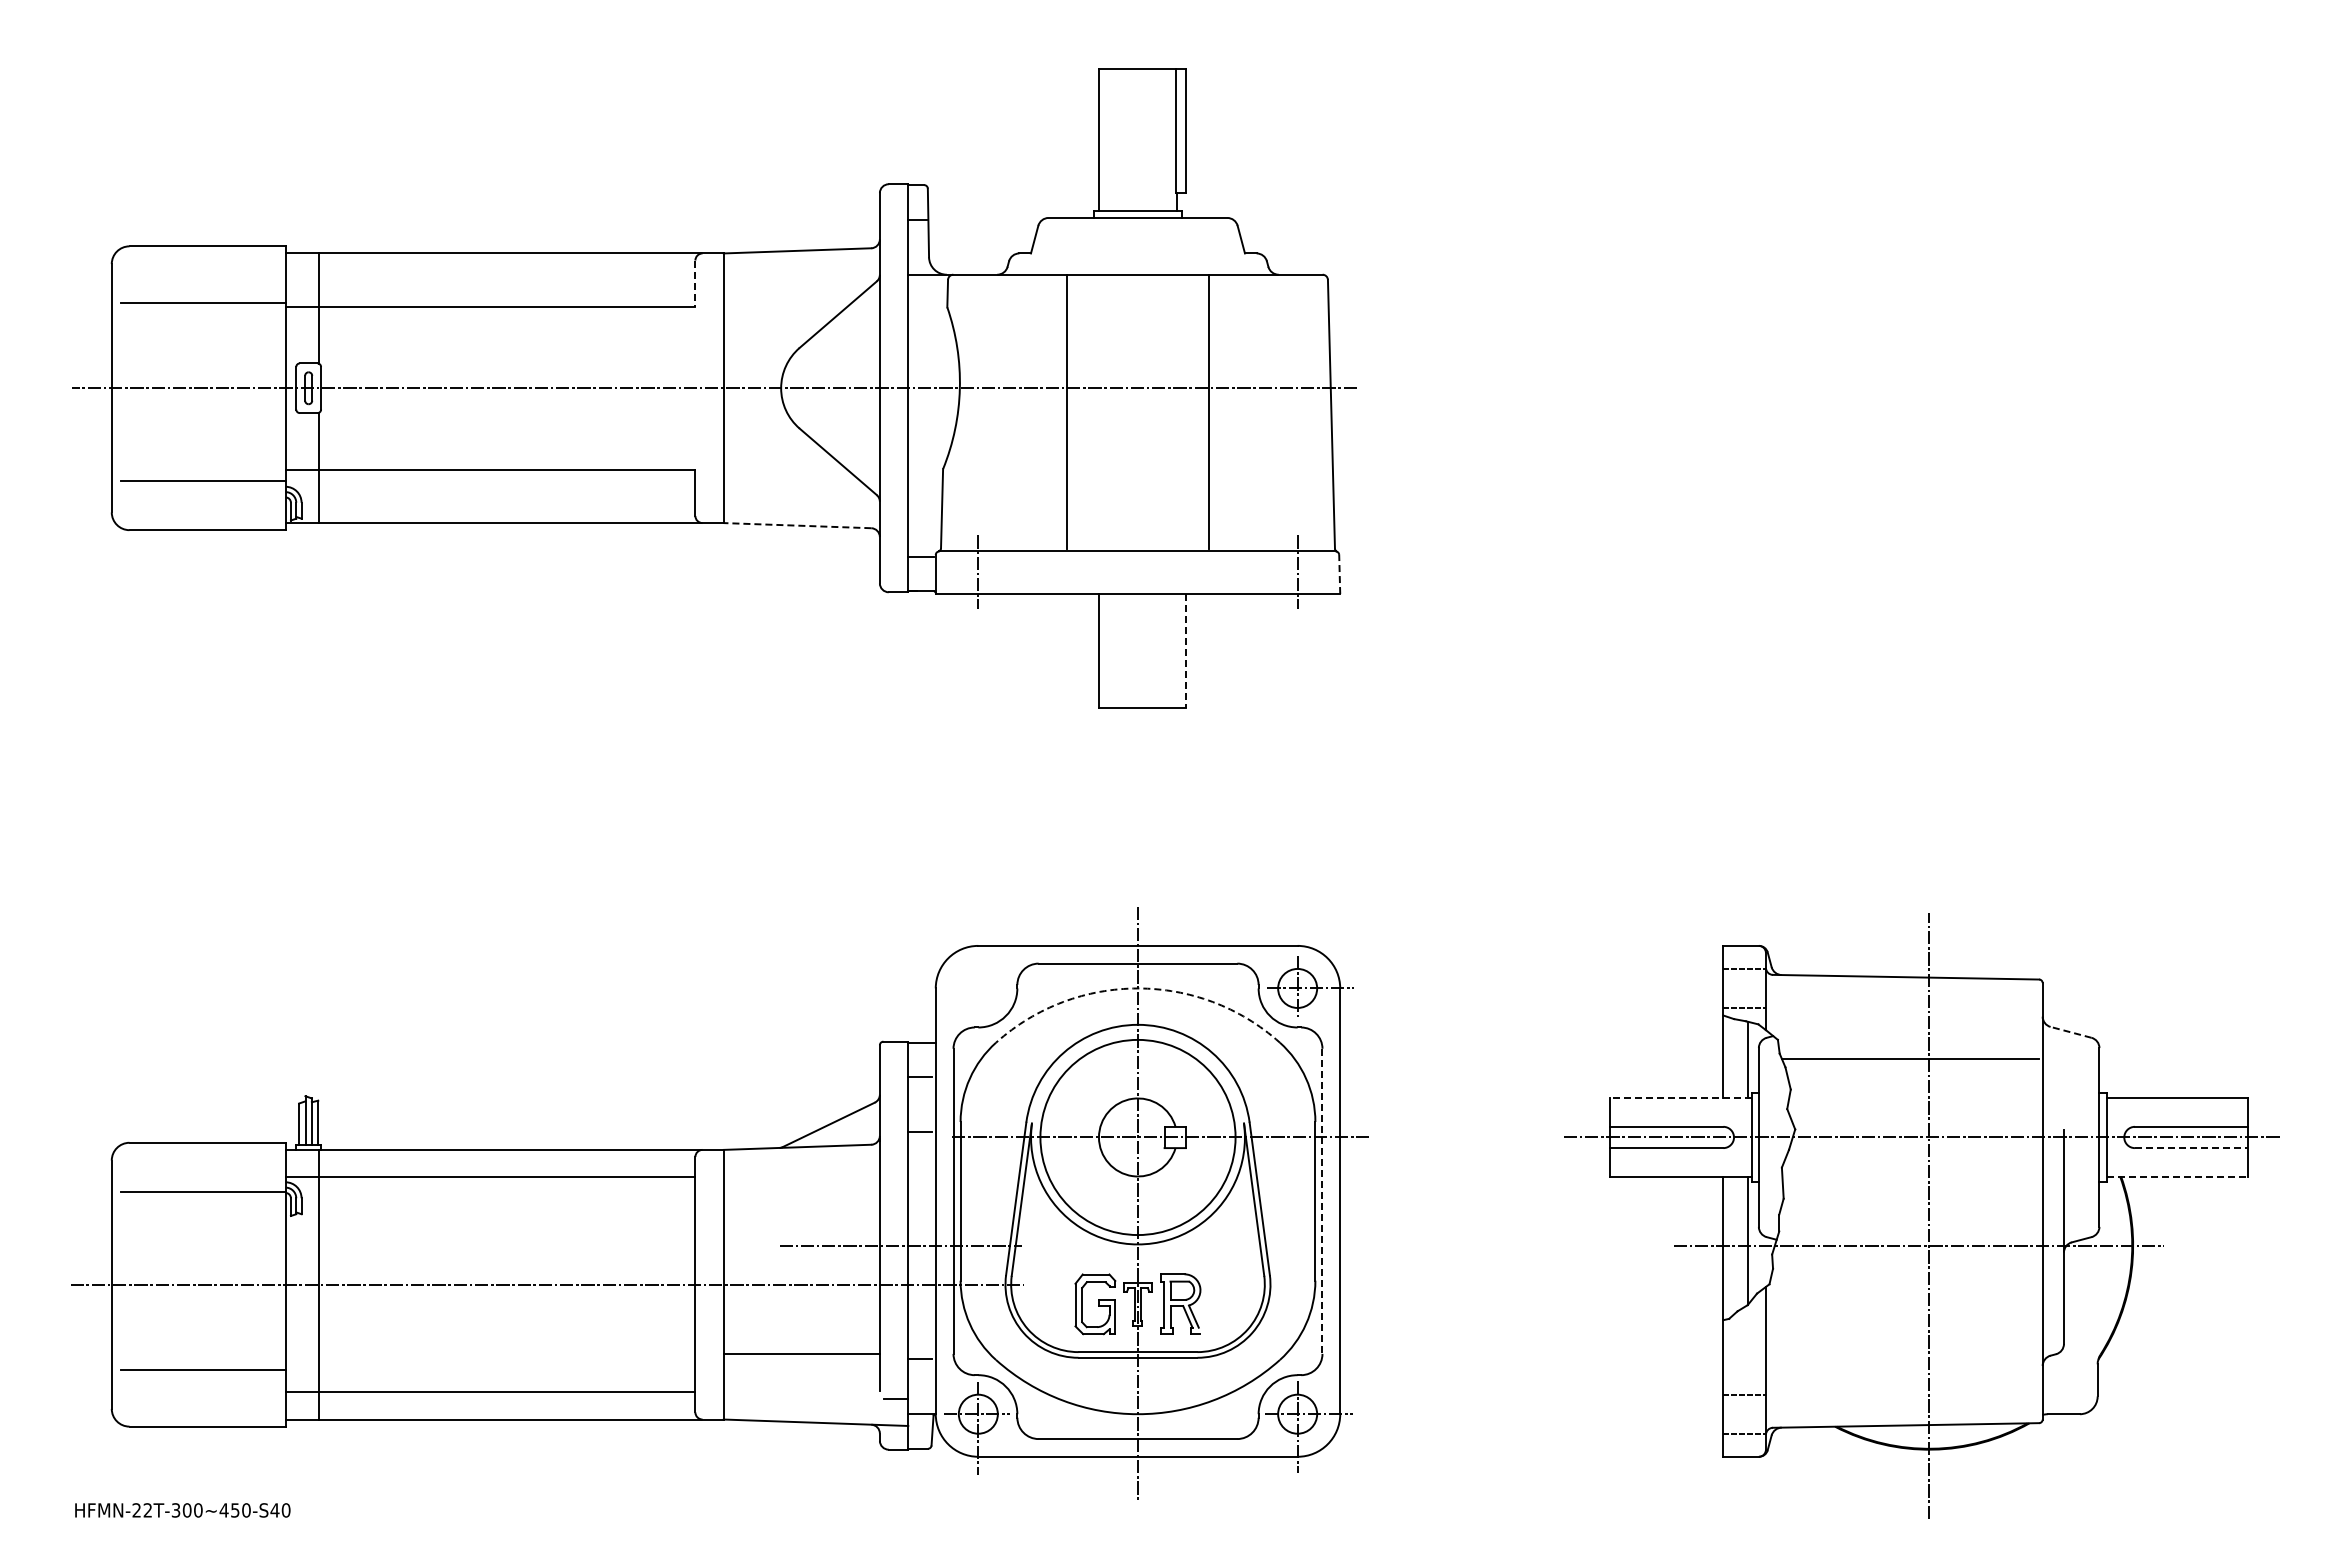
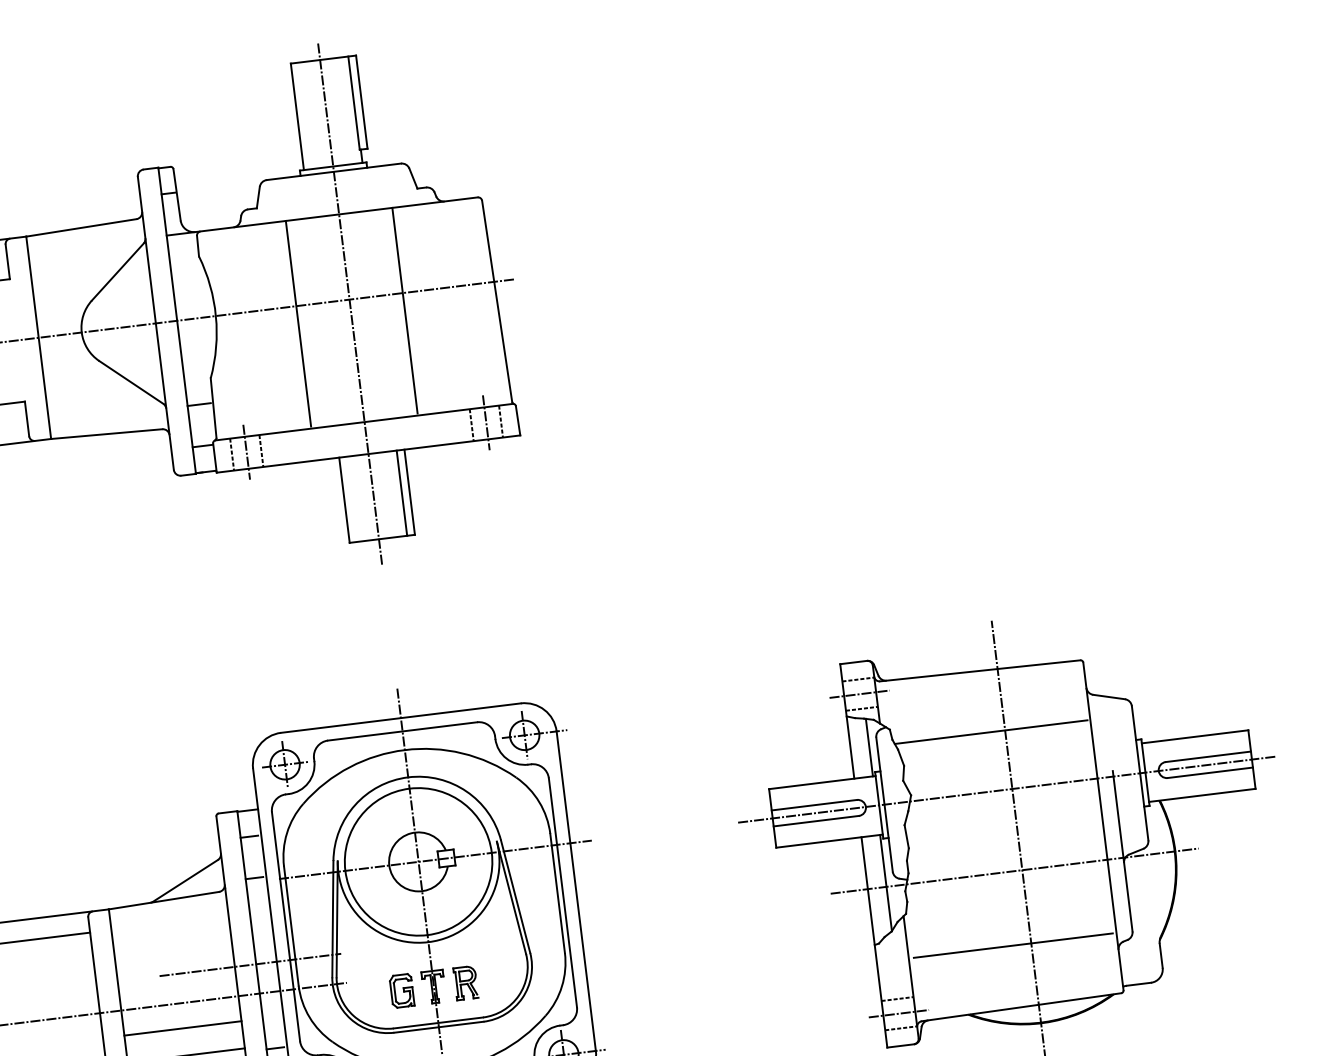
line: (695, 284) -> (7, 262), dashed -> solid
line: (1138, 394) -> (350, 304), added
line: (923, 501) -> (199, 404), added
line: (797, 525) -> (106, 434), dashed -> solid
line: (958, 572) -> (231, 454), added
line: (997, 572) -> (261, 450), added
line: (1278, 572) -> (471, 424), added
line: (1317, 572) -> (501, 421), added
line: (1339, 574) -> (517, 420), dashed -> solid
line: (1175, 650) -> (401, 492), added
line: (1185, 650) -> (409, 492), dashed -> solid
part: (978, 987) -> (285, 764), added
arc: (1138, 988) -> (405, 750), dashed -> solid
line: (1743, 988) -> (859, 694), added
line: (2070, 1032) -> (1108, 697), dashed -> solid
line: (1680, 1098) -> (822, 782), dashed -> solid
line: (2191, 1148) -> (1210, 773), dashed -> solid
line: (2177, 1176) -> (1202, 795), dashed -> solid
line: (1322, 1201) -> (562, 892), dashed -> solid
part: (1095, 1303) -> (402, 990), size x0.71
part: (1180, 1304) -> (465, 983), size x0.71
line: (801, 1318) -> (182, 1028), added
line: (1904, 1343) -> (1012, 945), added
line: (1743, 1414) -> (898, 1013), added

